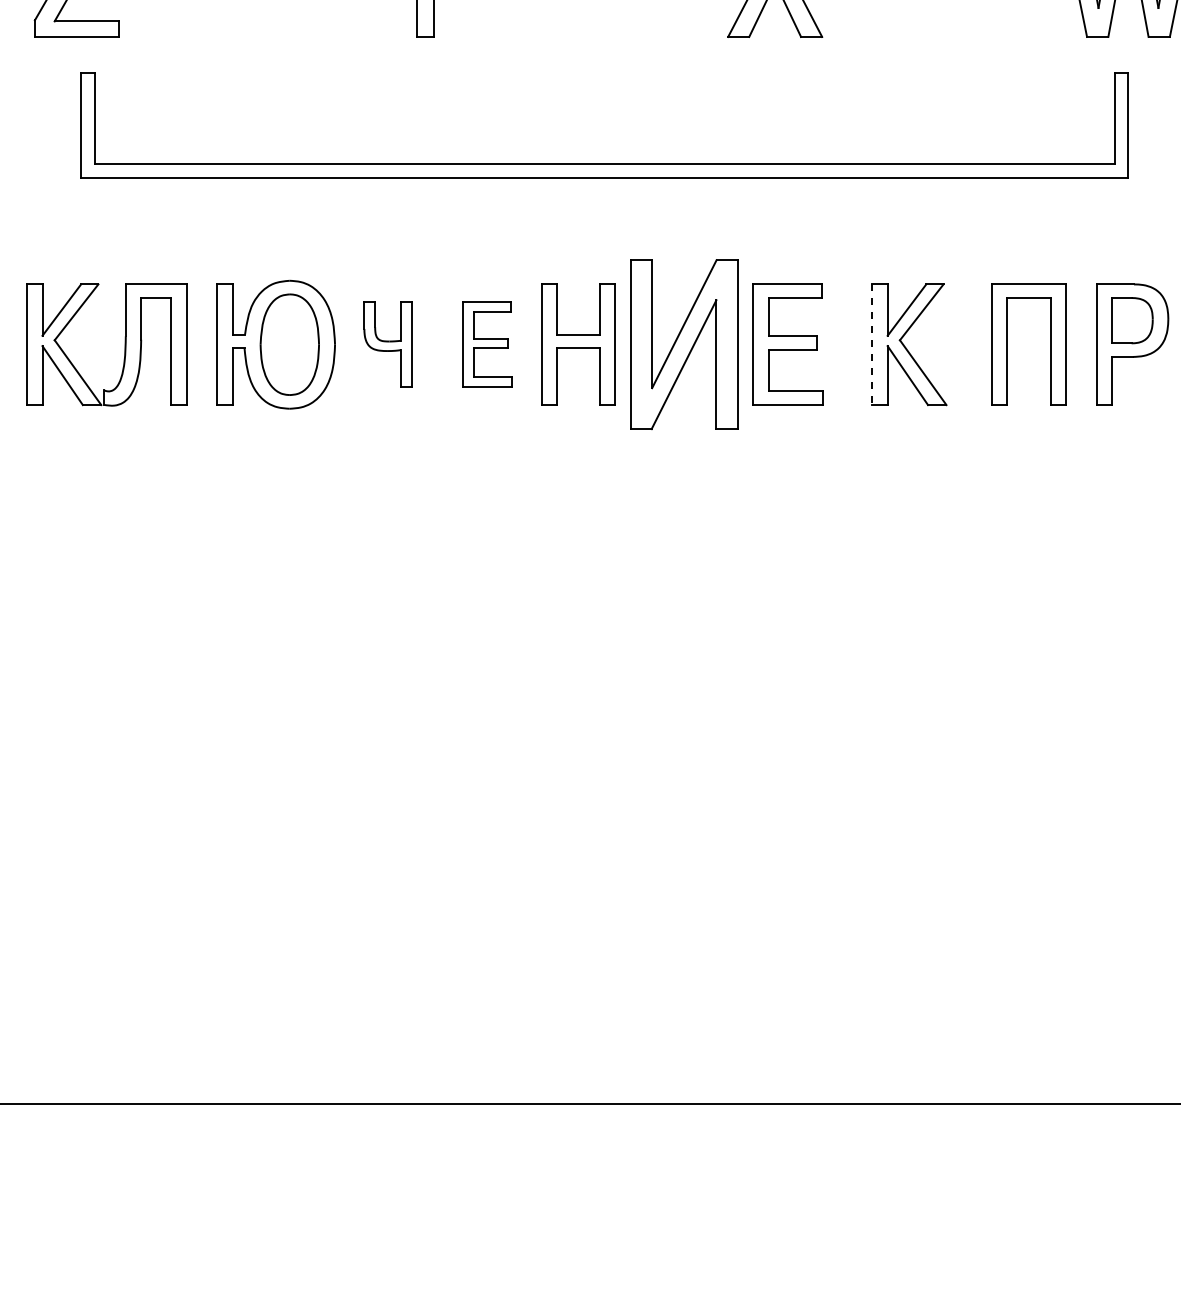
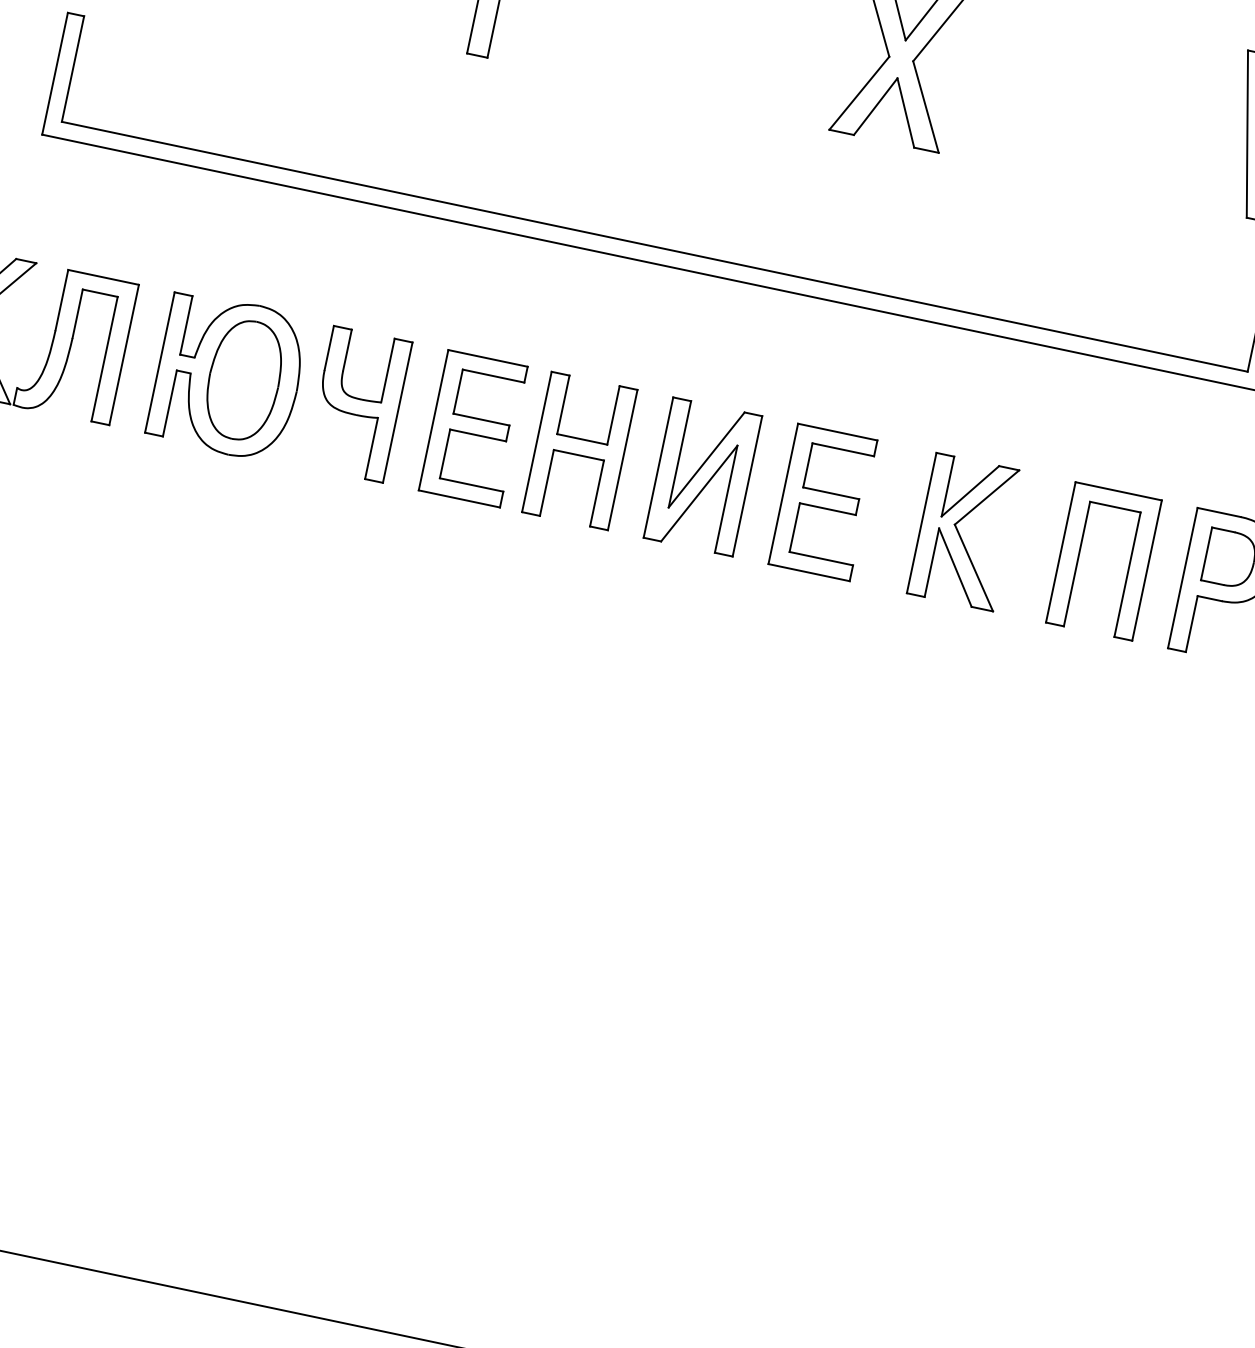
part: (387, 344) -> (357, 403), size x1.43
part: (487, 344) -> (474, 428), size x1.43
part: (684, 344) -> (703, 476), size x0.71
line: (872, 345) -> (921, 523), dashed -> solid

